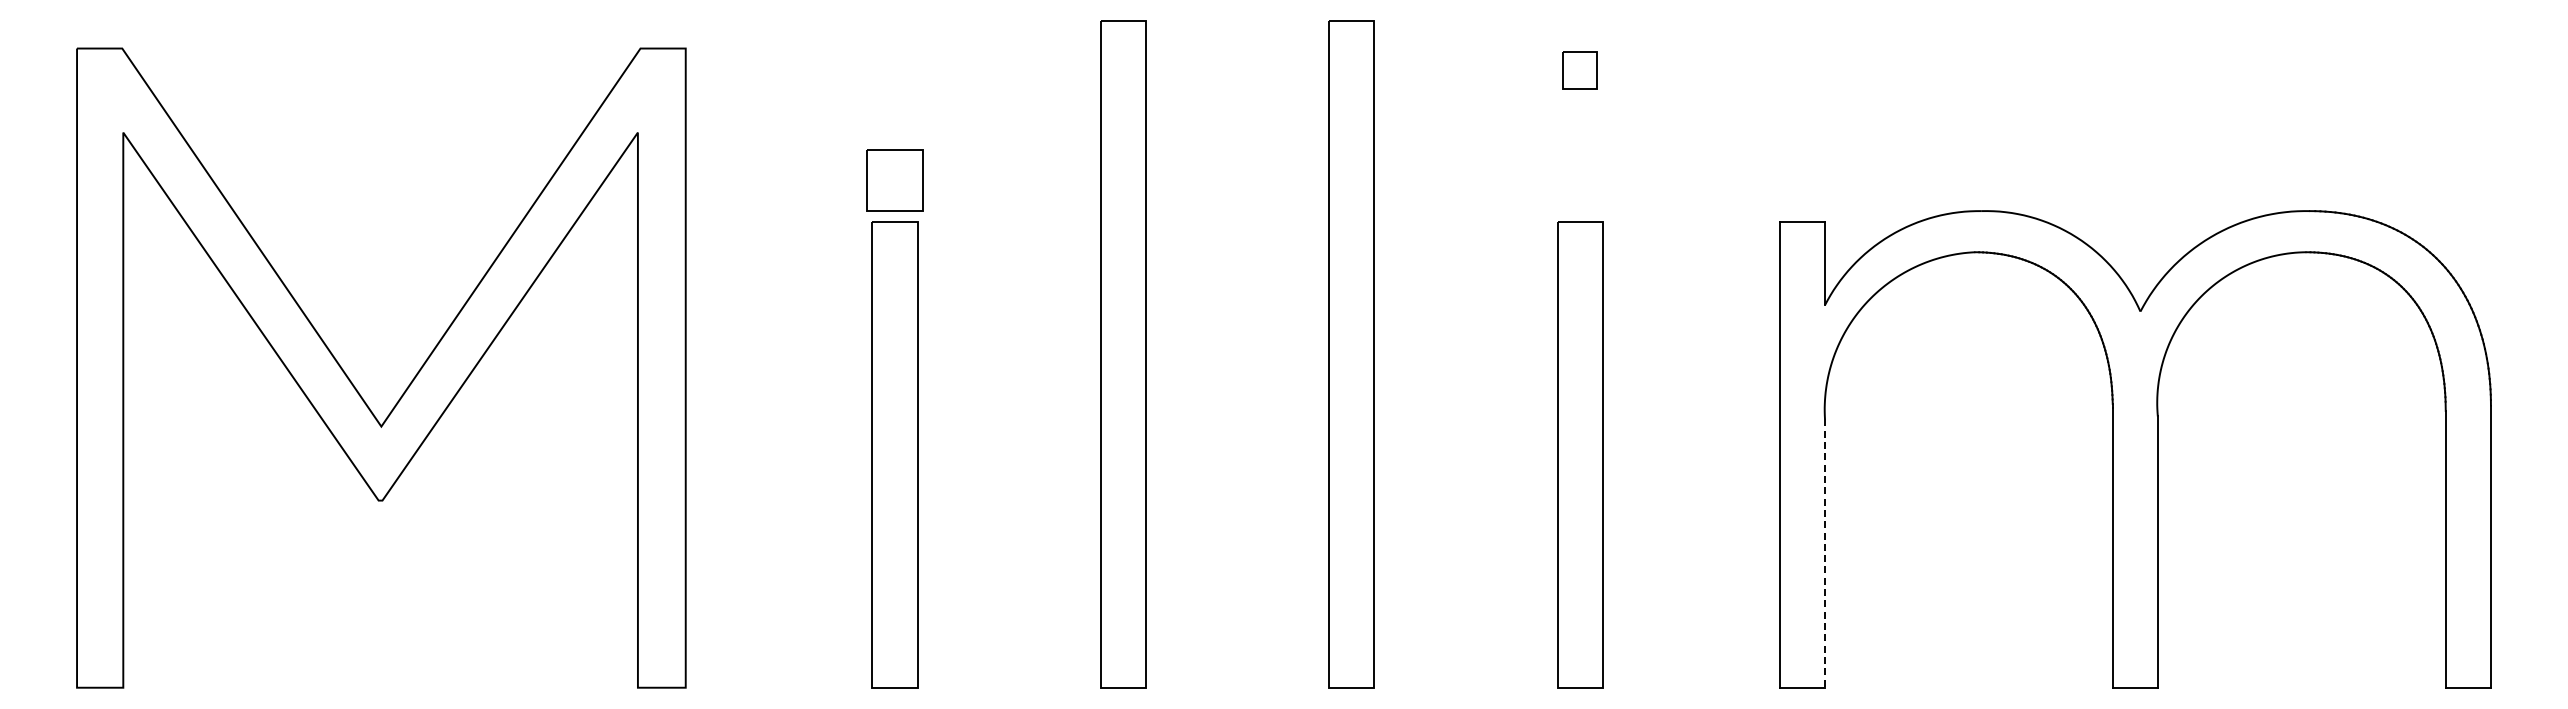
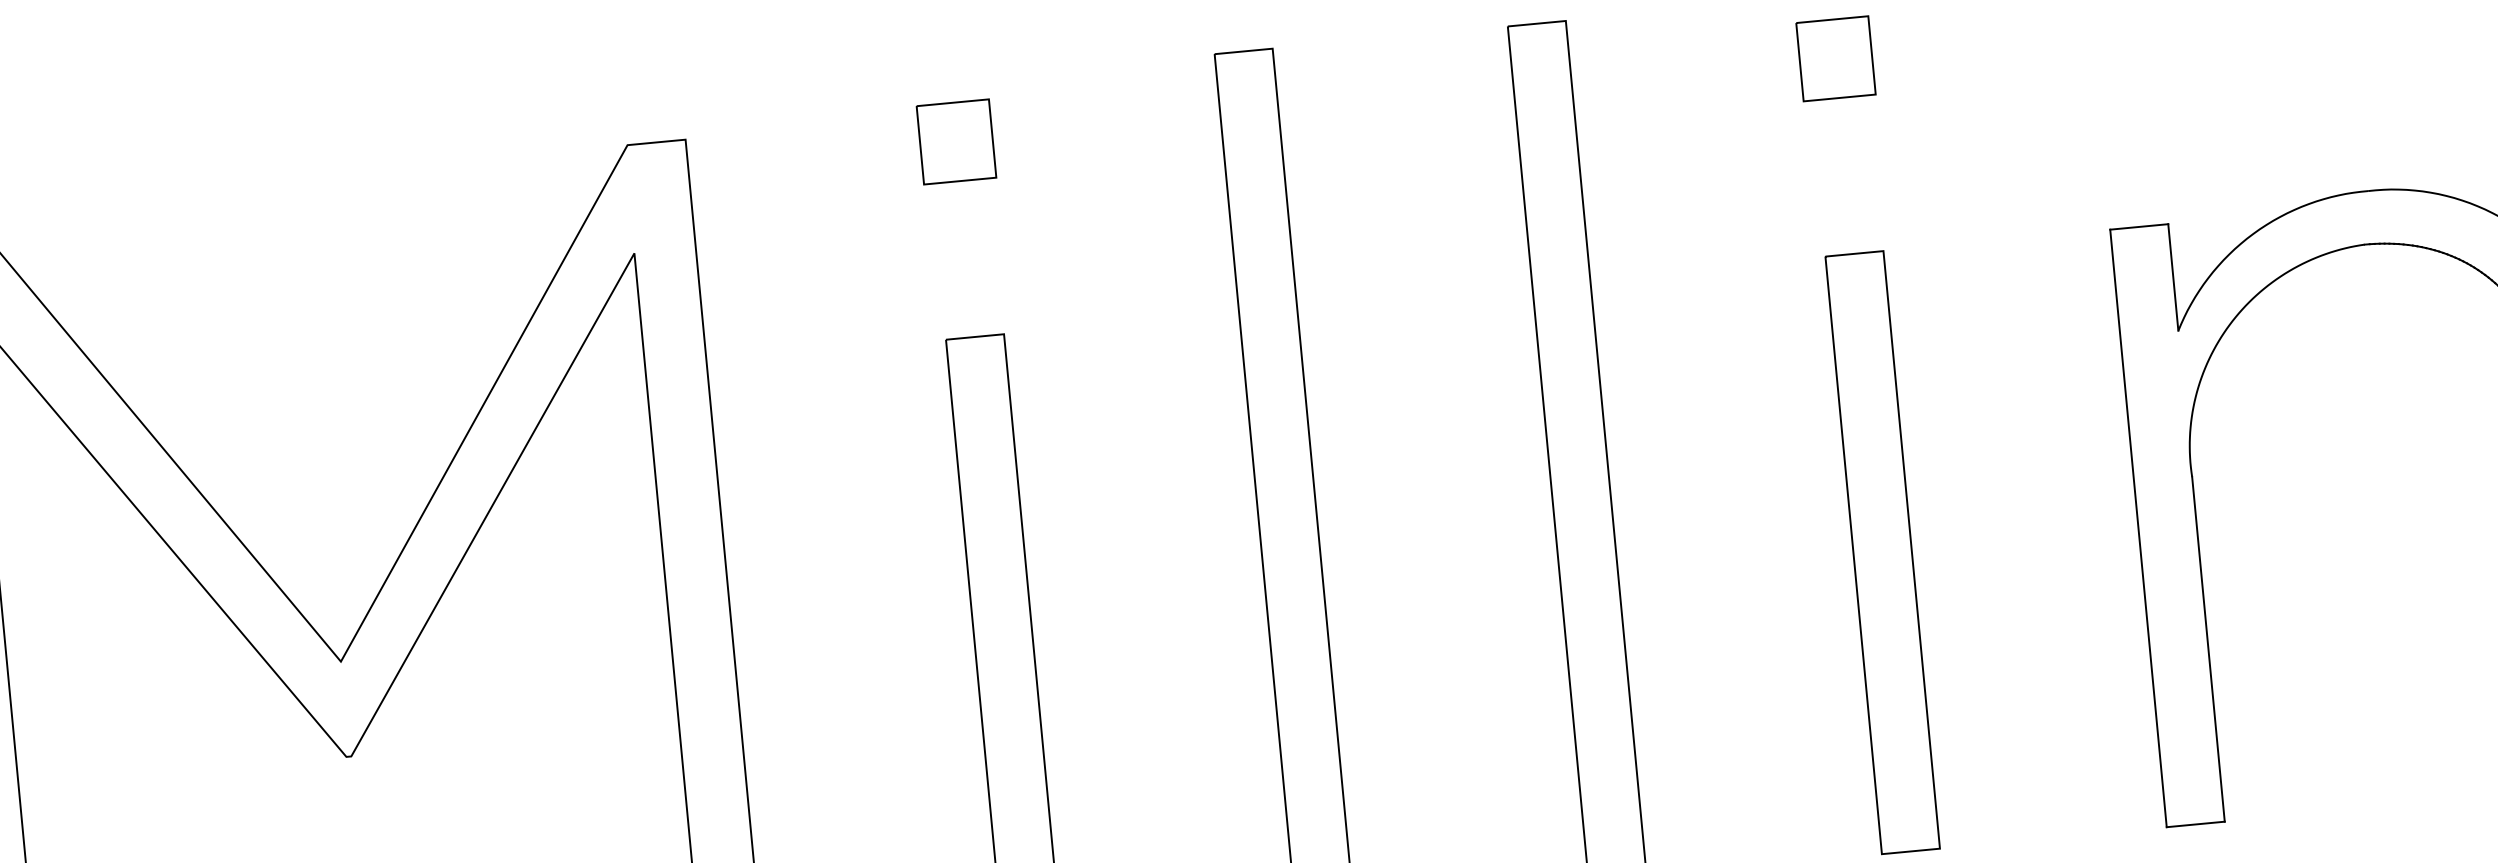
part: (1579, 70) -> (1834, 59), size x1.67
part: (894, 180) -> (956, 142), moved
line: (1825, 554) -> (2209, 650), dashed -> solid

